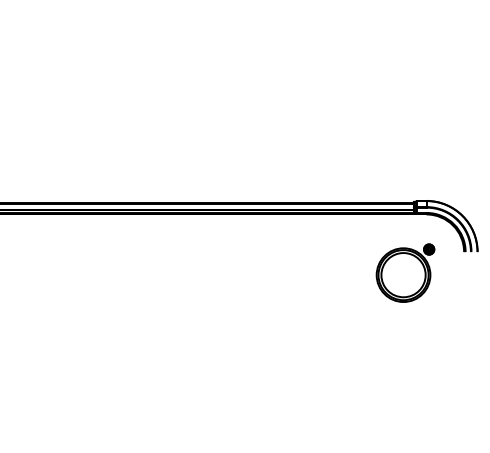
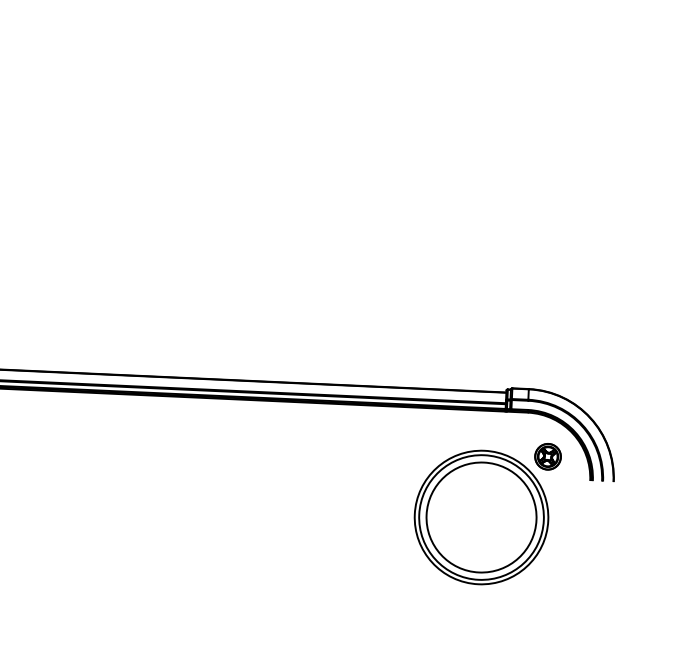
part: (405, 273) -> (486, 513), size x1.43

